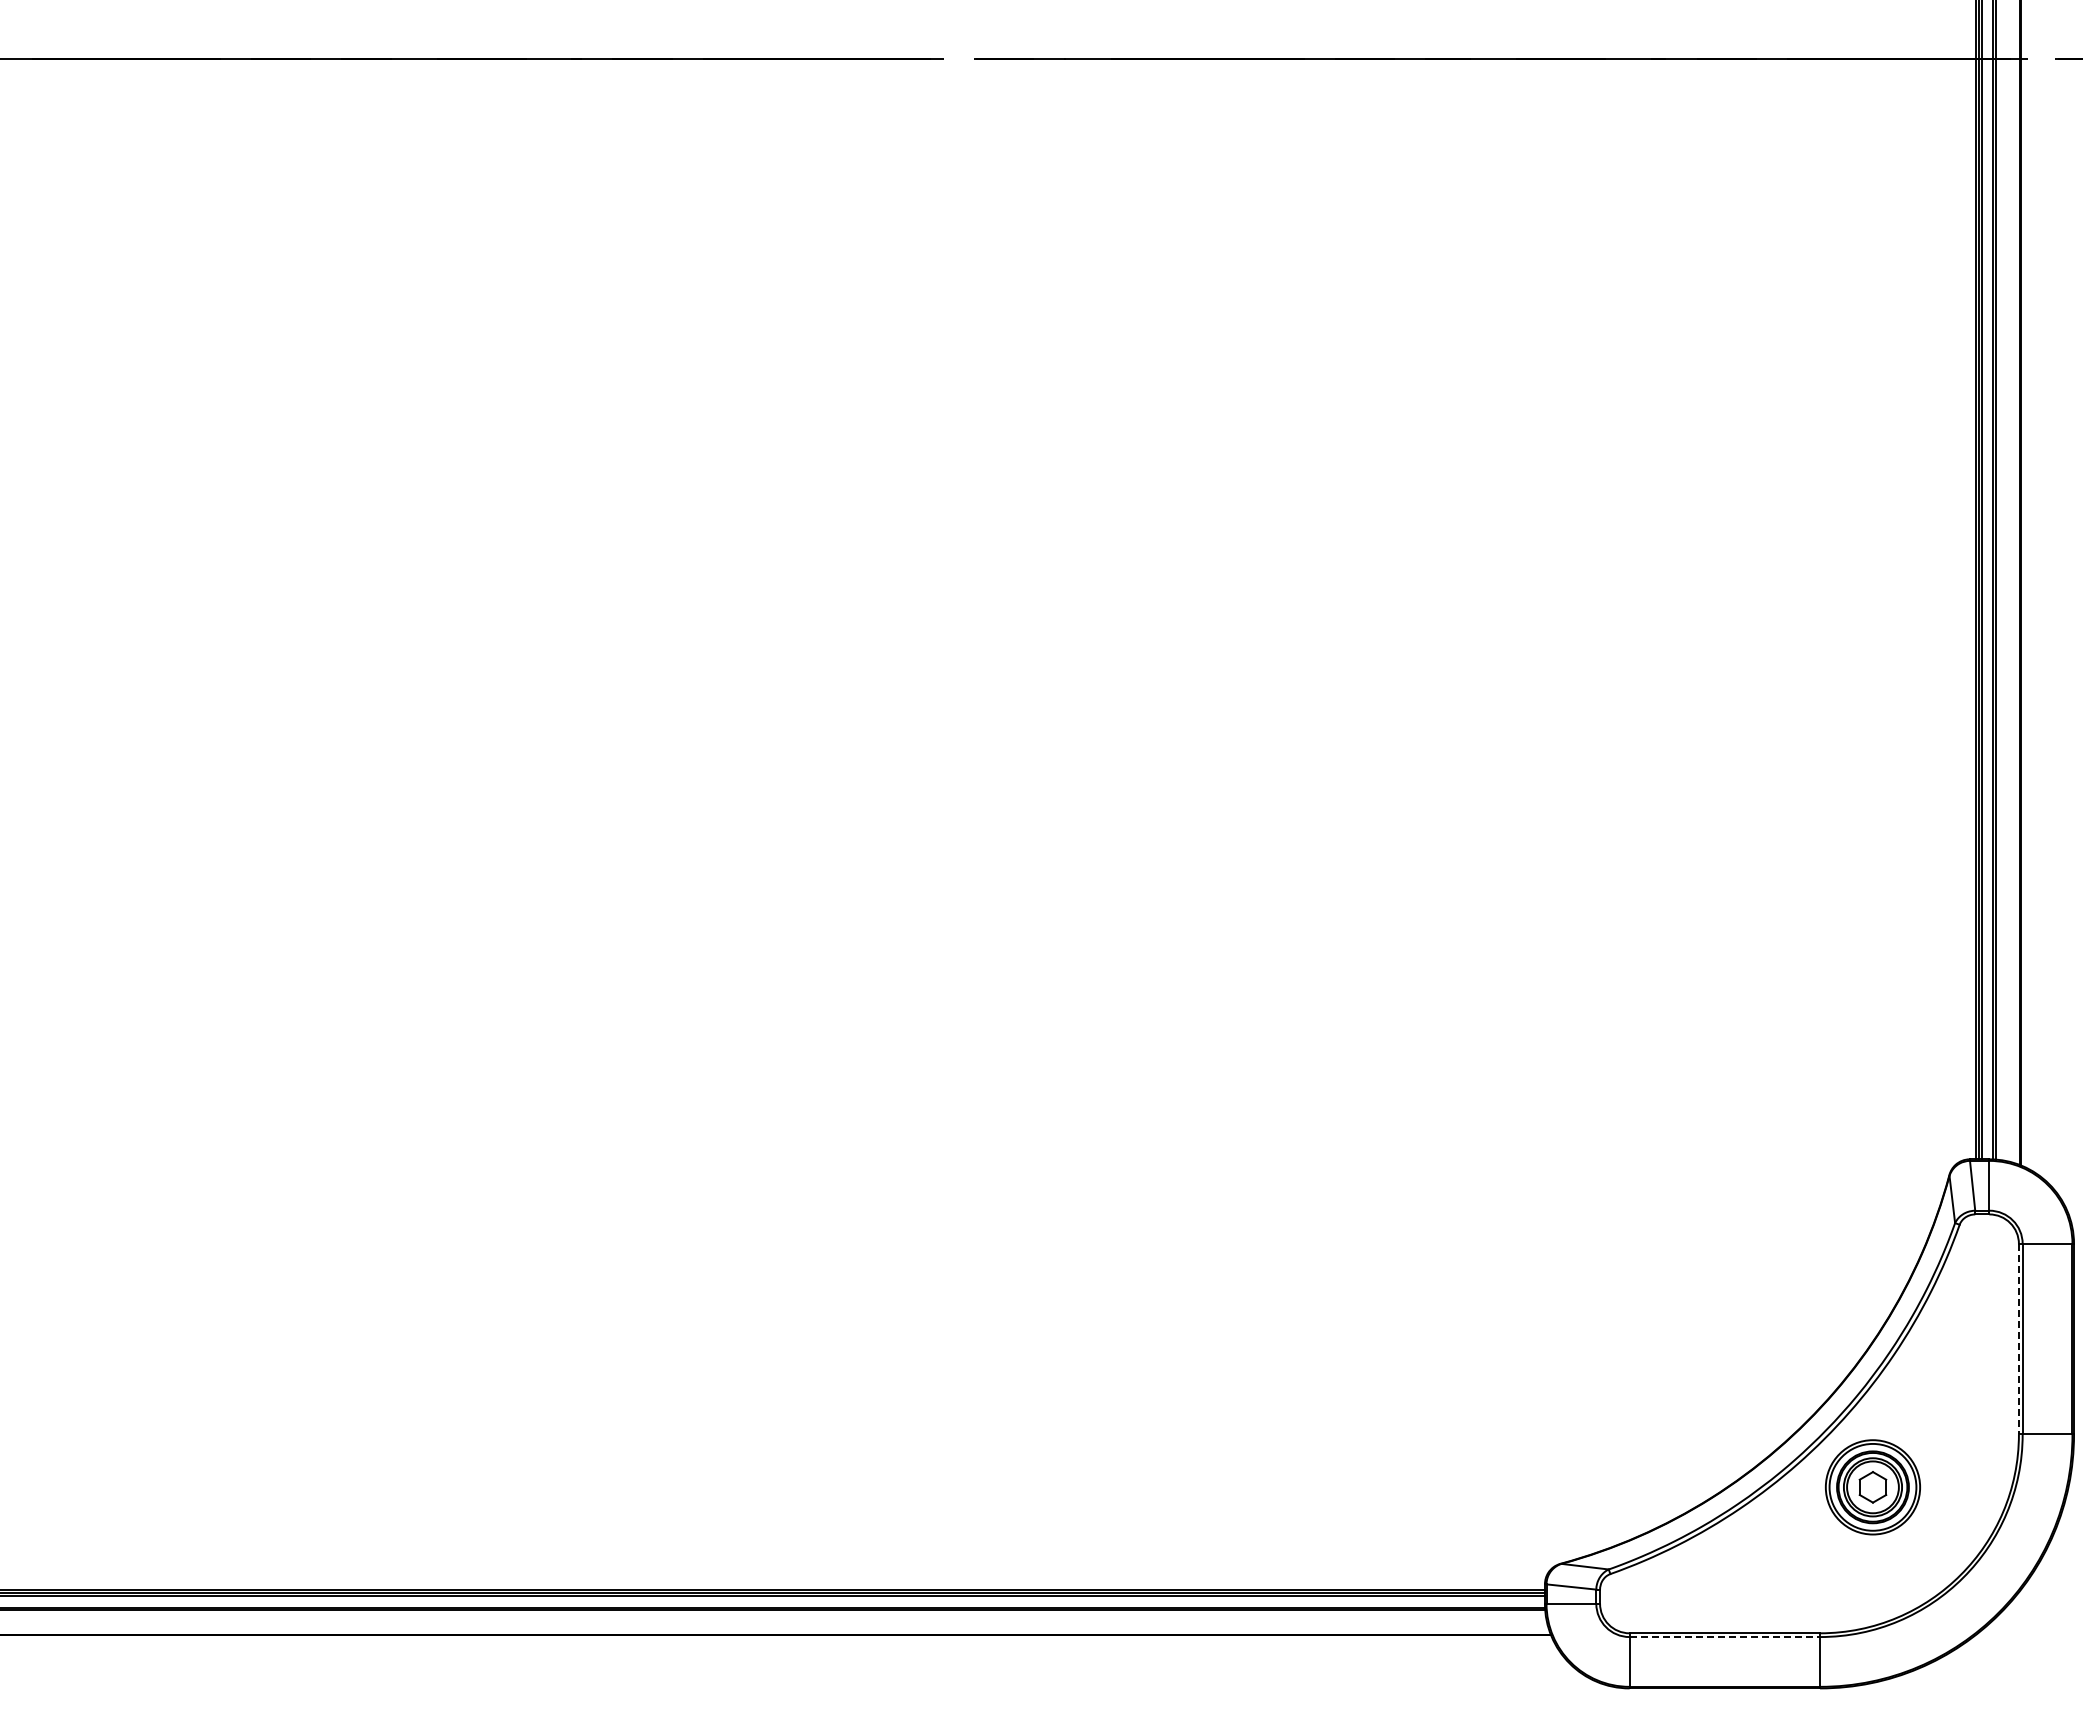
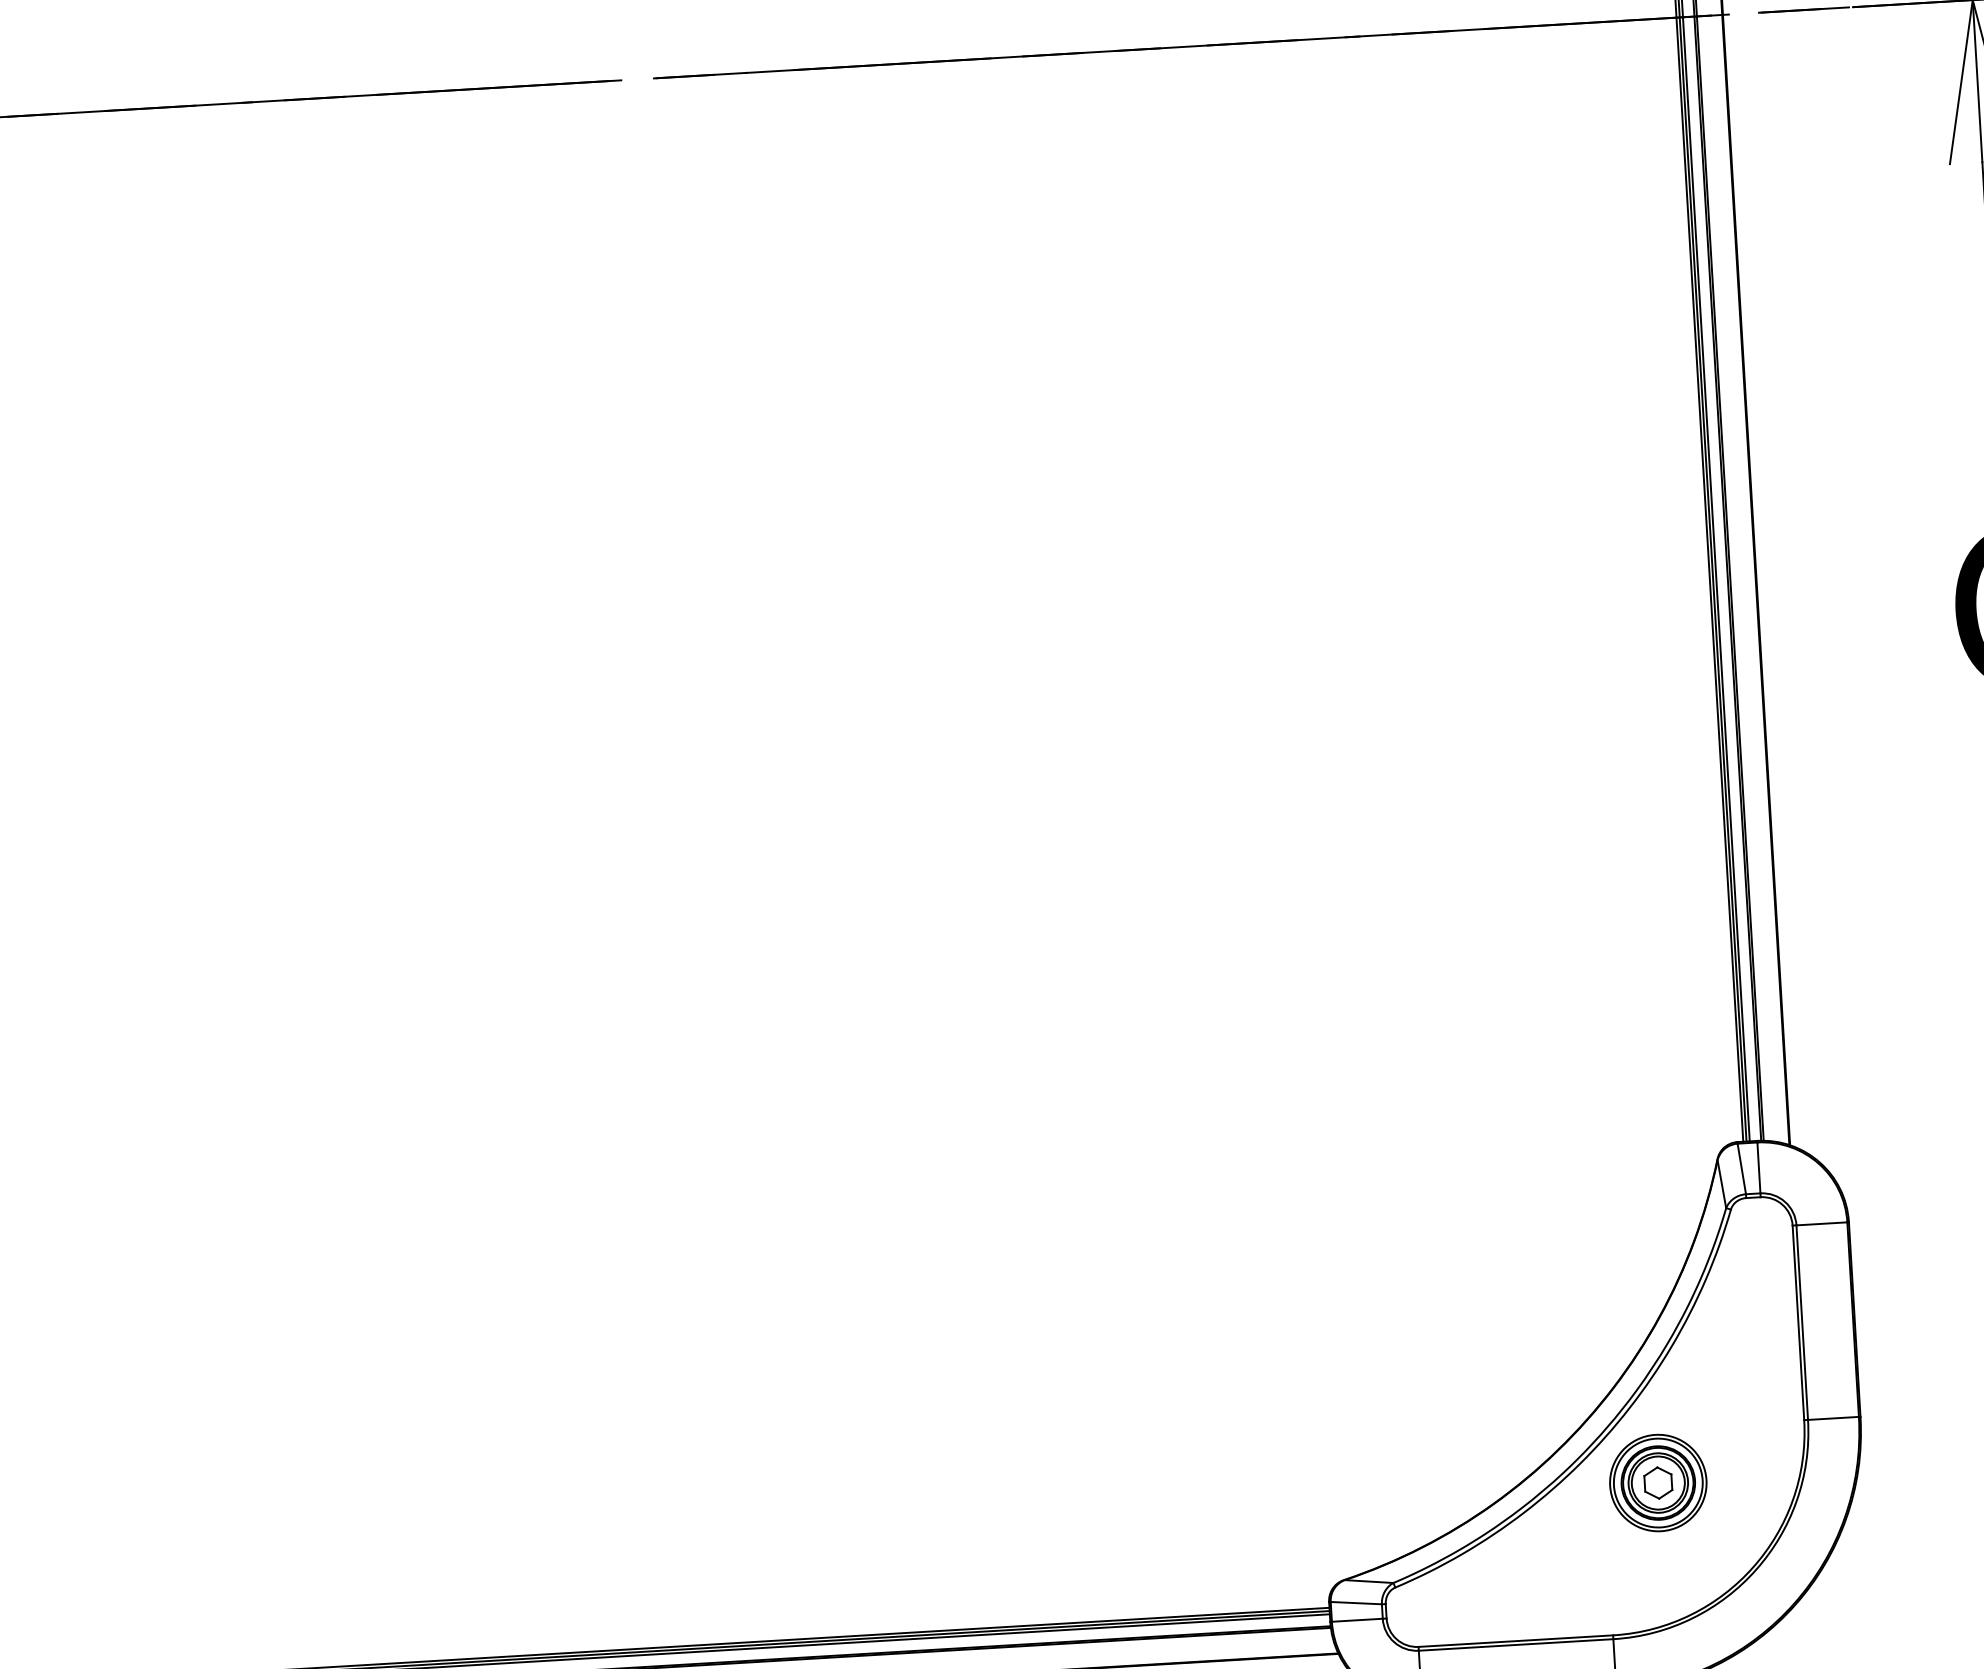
line: (2018, 1339) -> (1798, 1323), dashed -> solid
line: (1725, 1637) -> (1516, 1645), dashed -> solid

